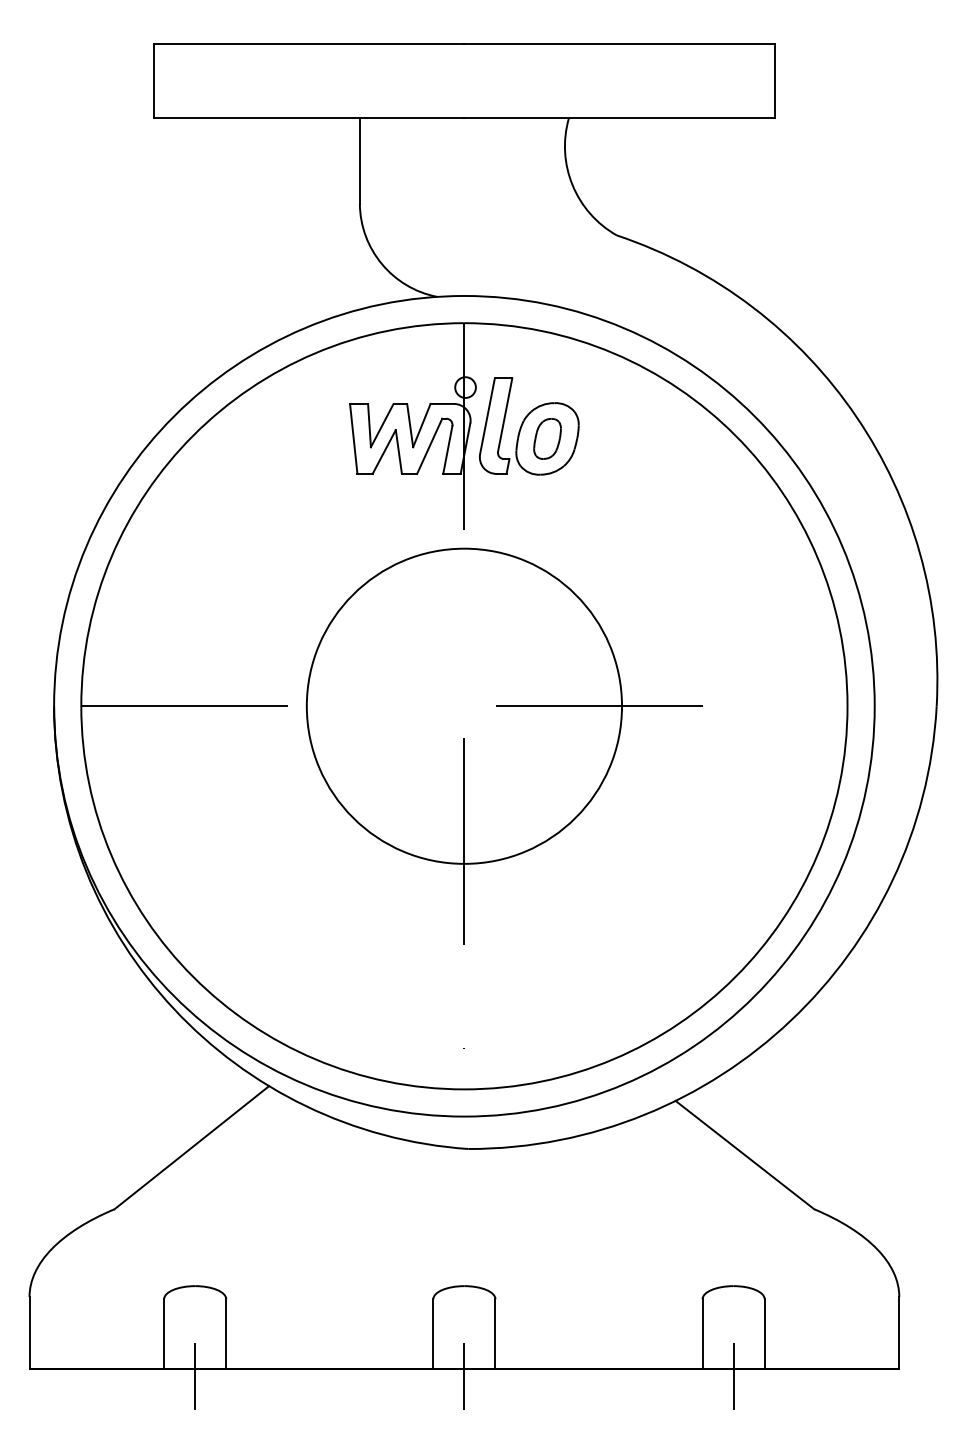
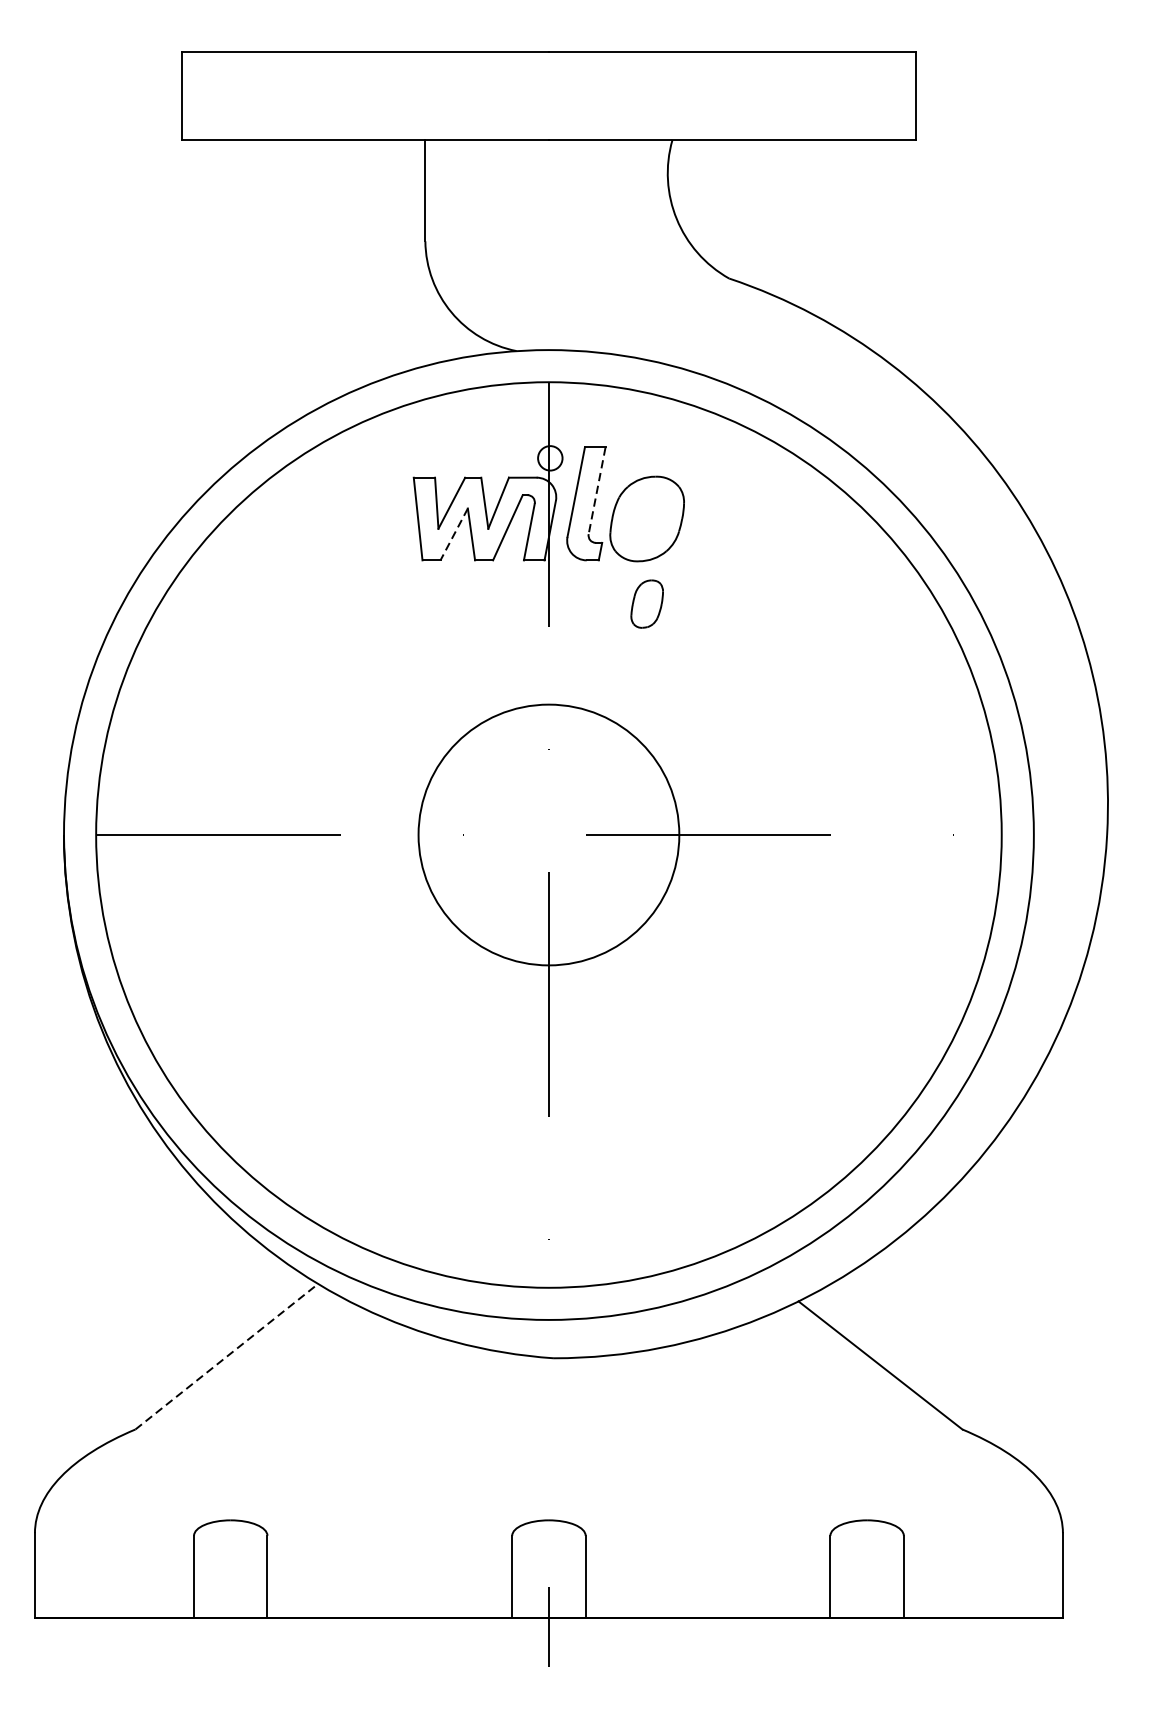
line: (505, 415) -> (597, 491), solid -> dashed
part: (547, 438) -> (647, 603), moved
line: (384, 451) -> (454, 533), solid -> dashed
circle: (464, 705) -> (549, 834), size x0.7
line: (191, 1147) -> (226, 1356), solid -> dashed
line: (195, 1376) -> (231, 1627), removed
line: (733, 1376) -> (866, 1627), removed

